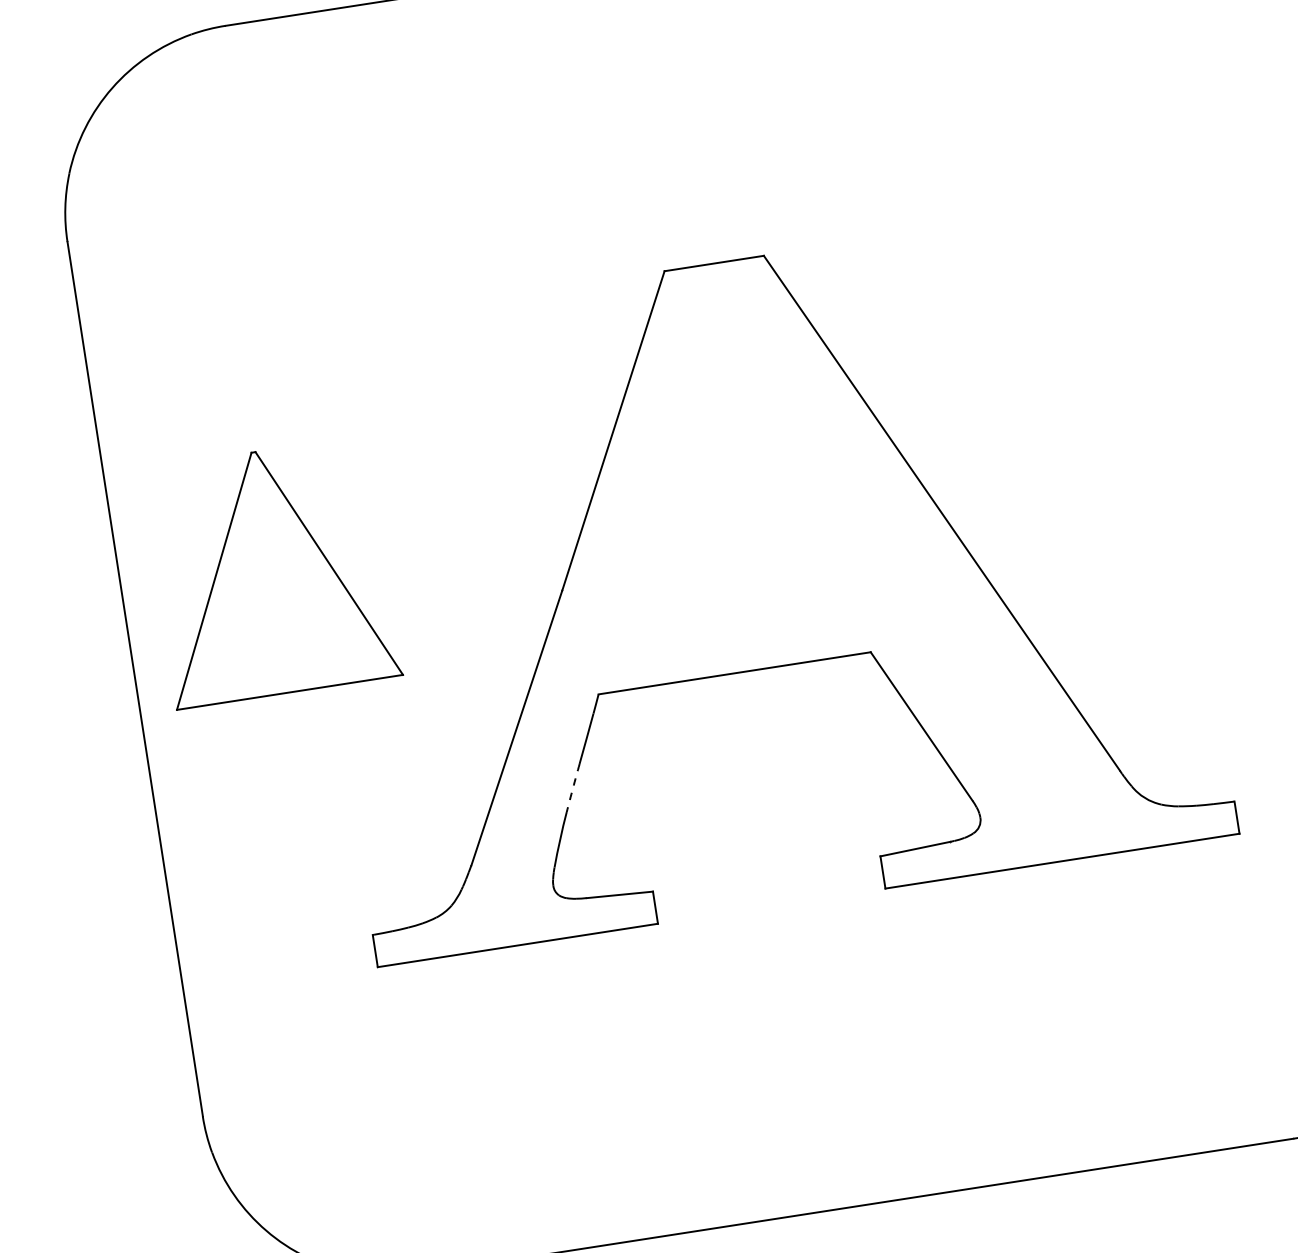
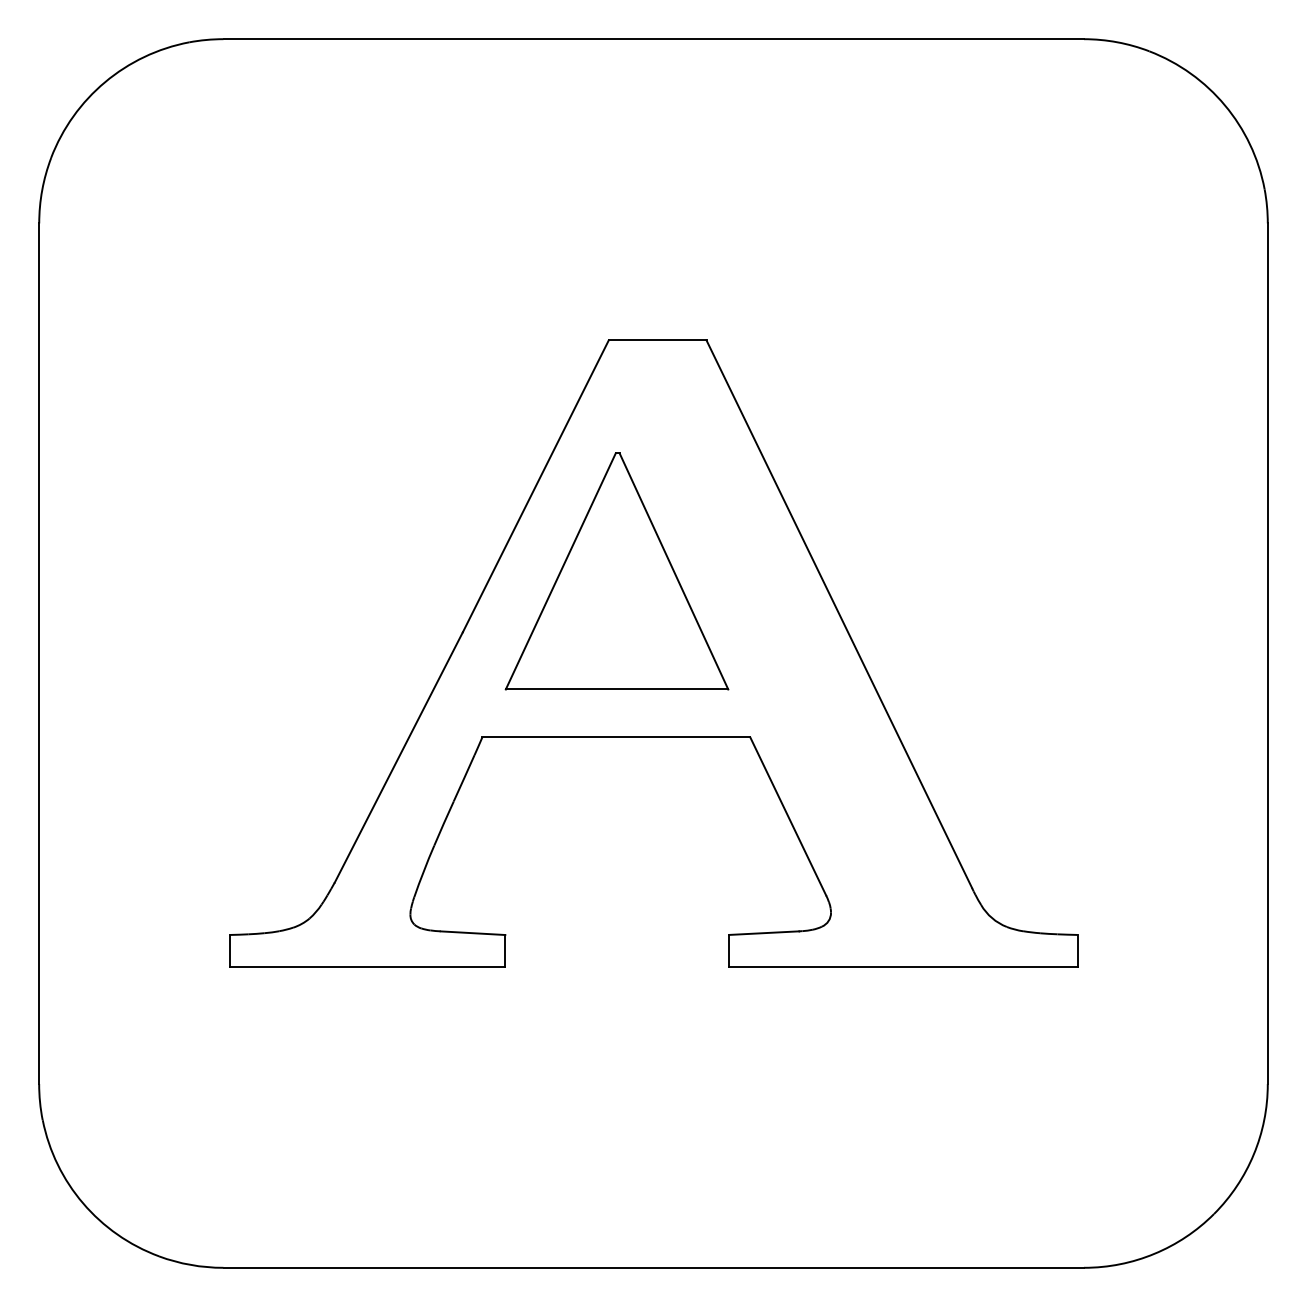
part: (270, 572) -> (616, 571), moved
arc: (572, 788) -> (443, 823), dashed -> solid

